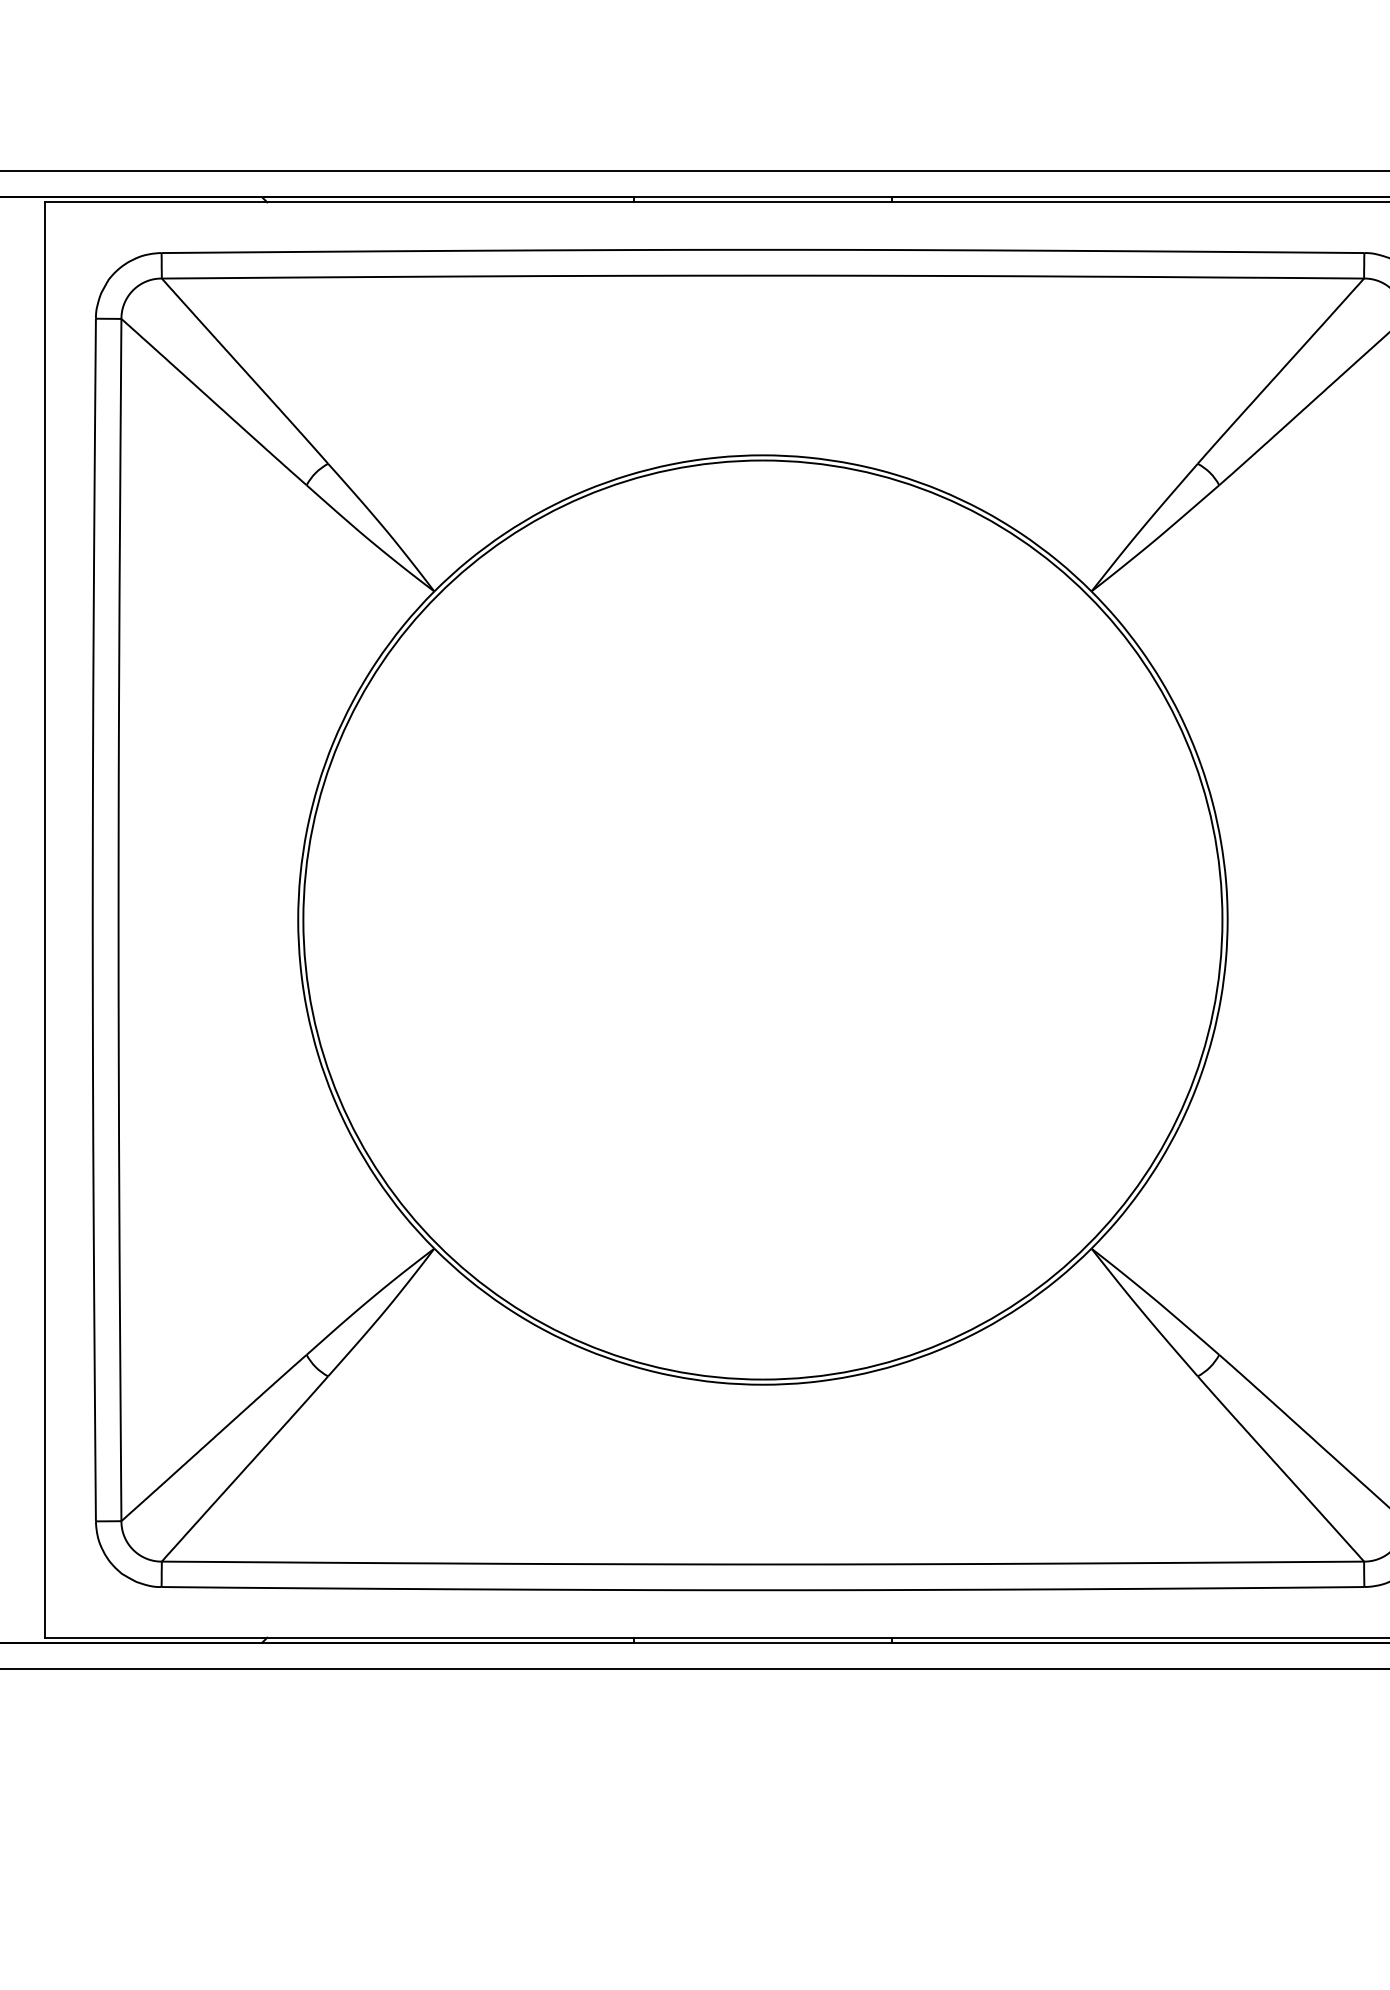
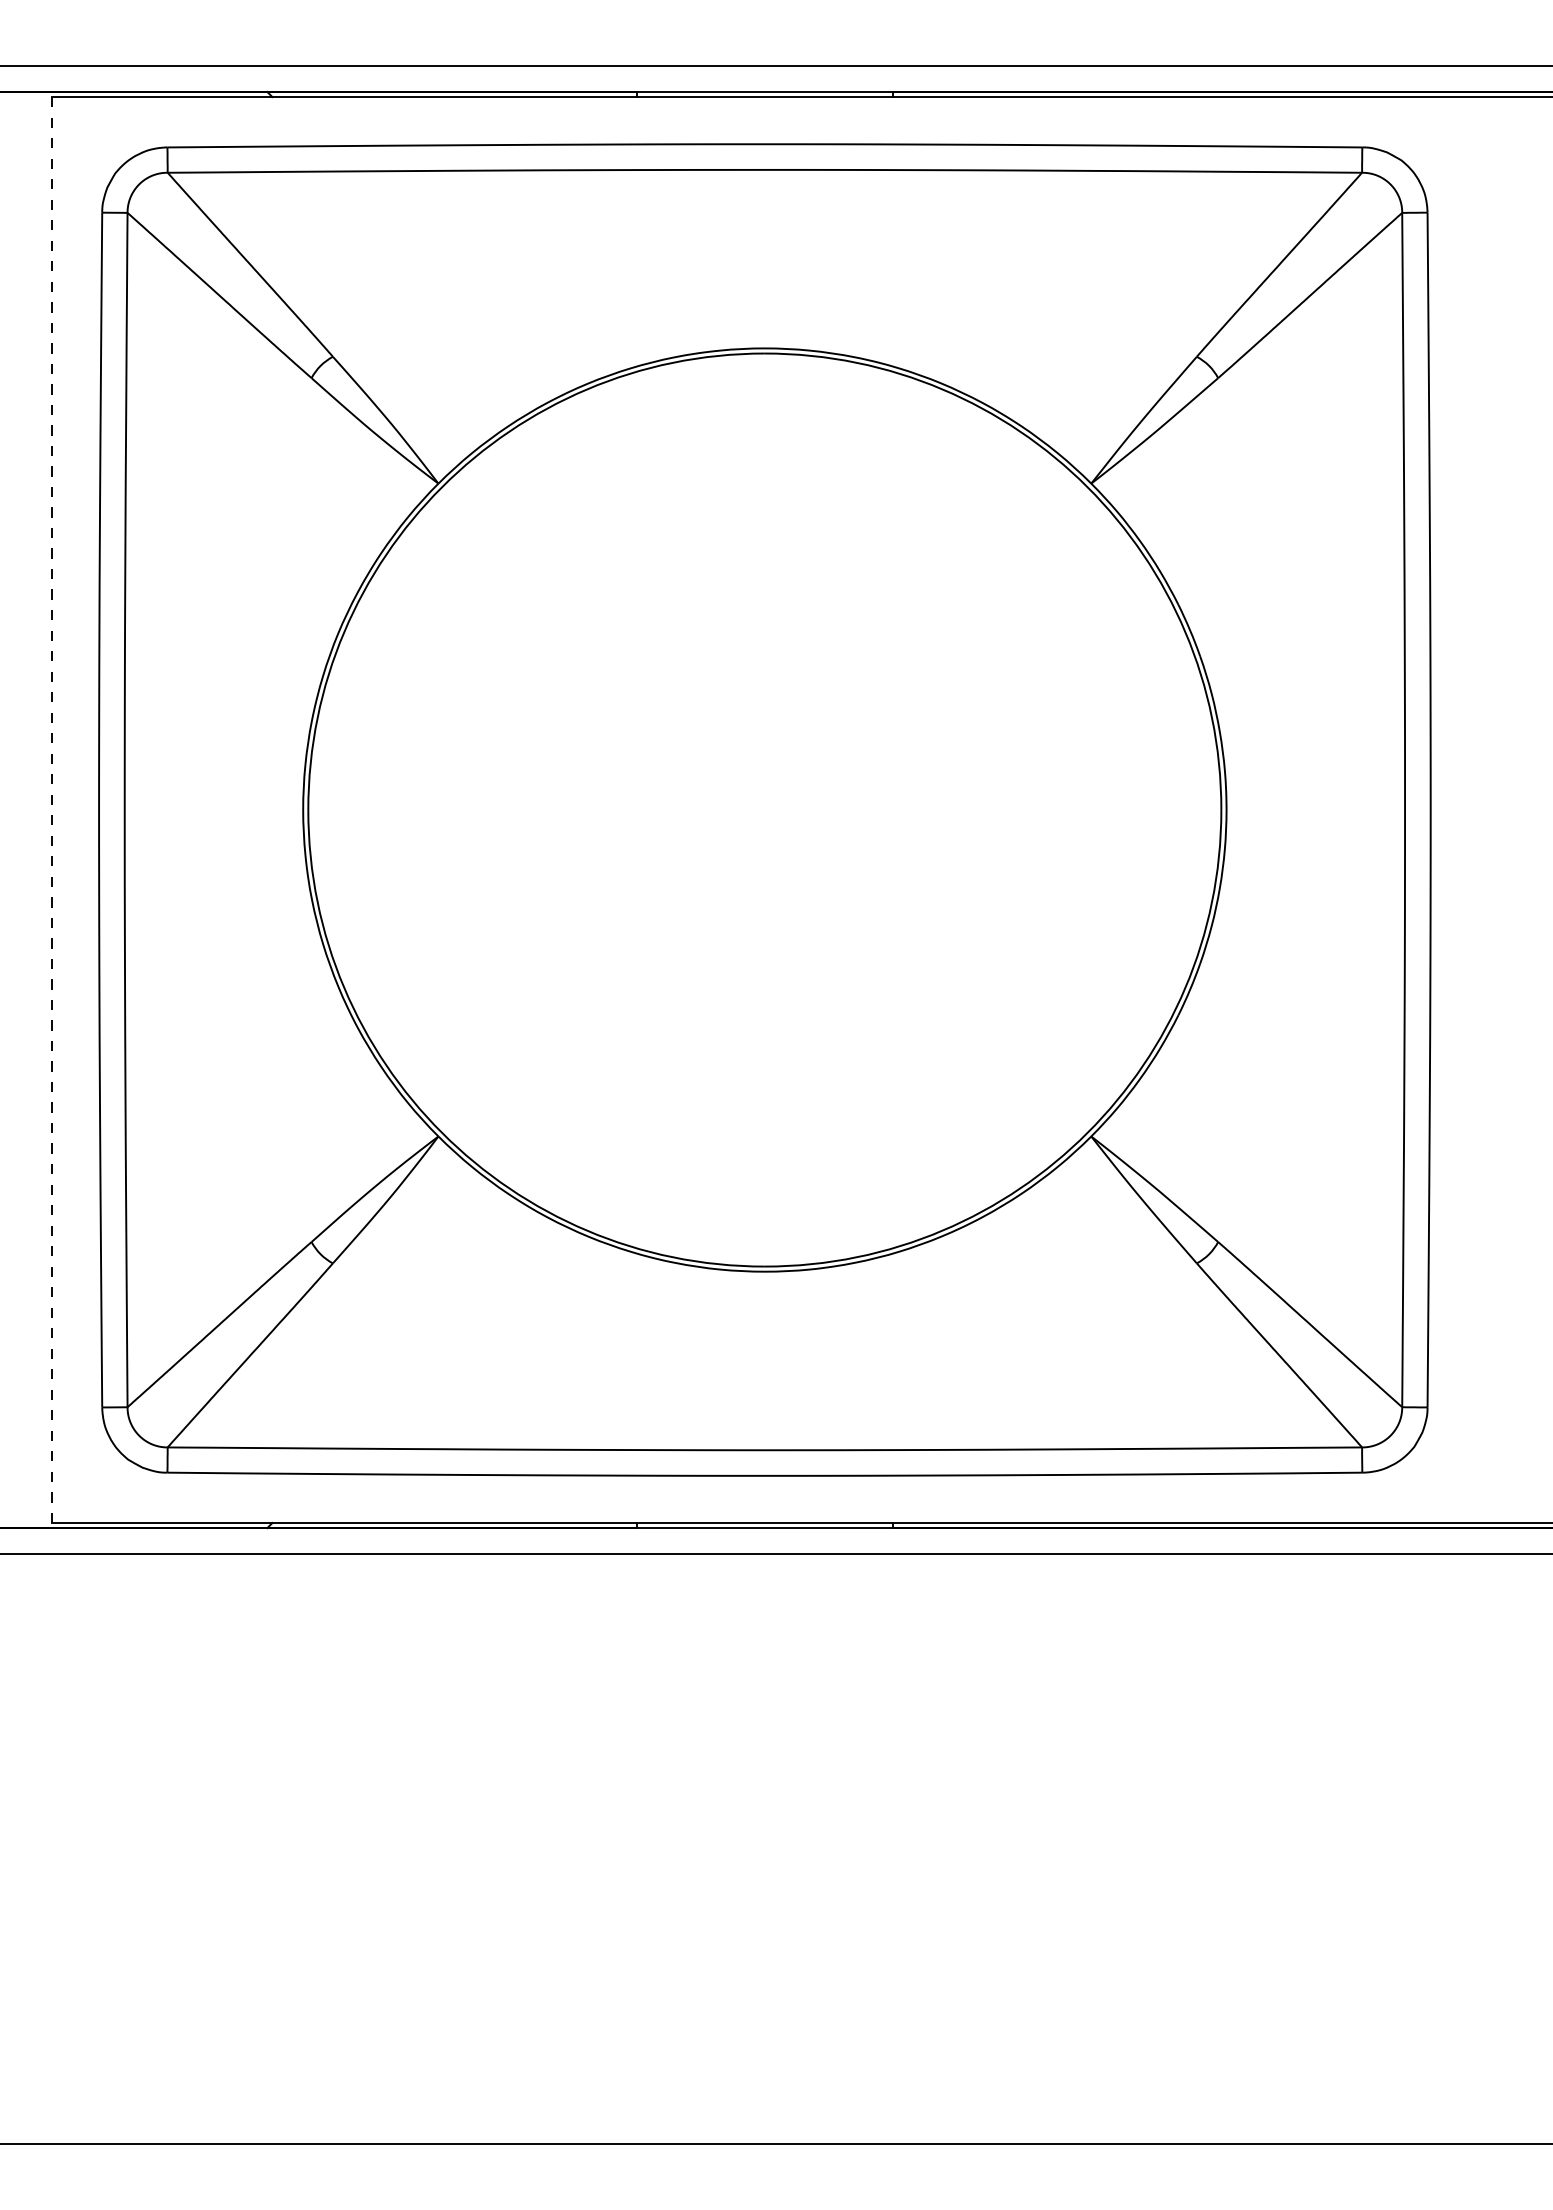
line: (44, 920) -> (51, 810), solid -> dashed

